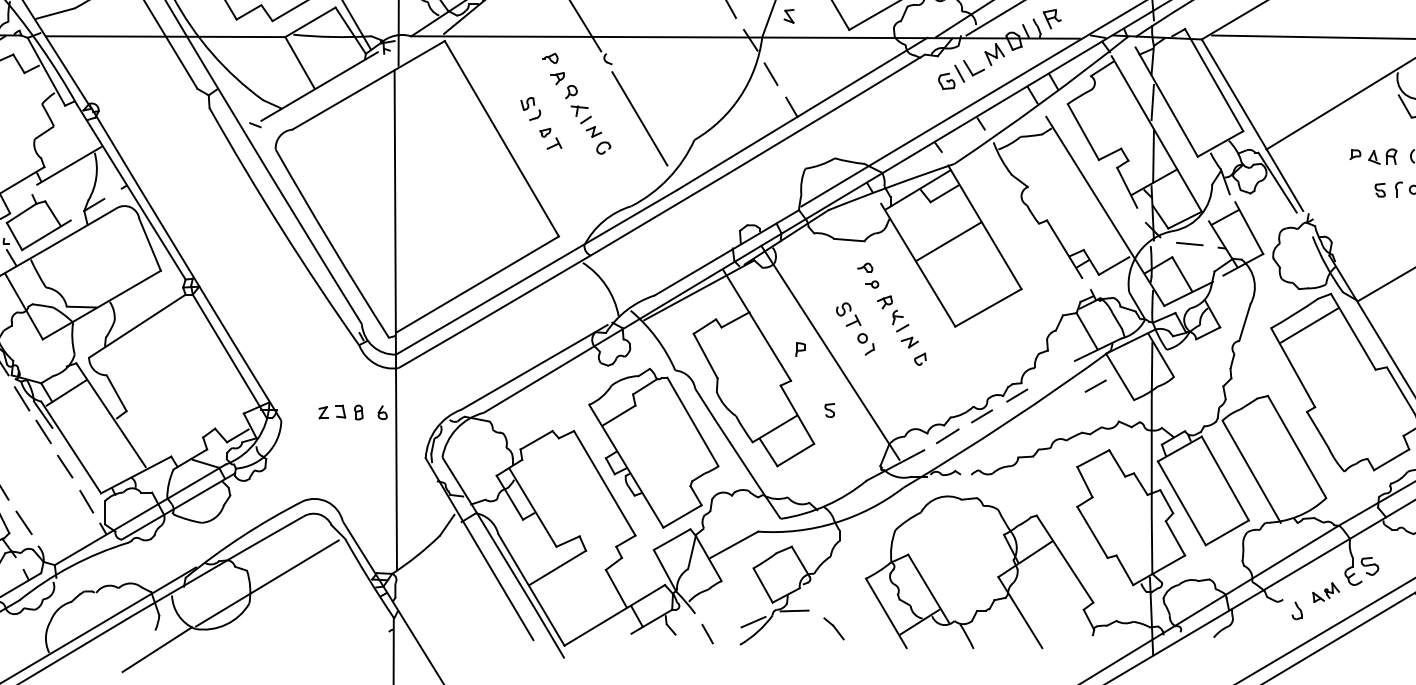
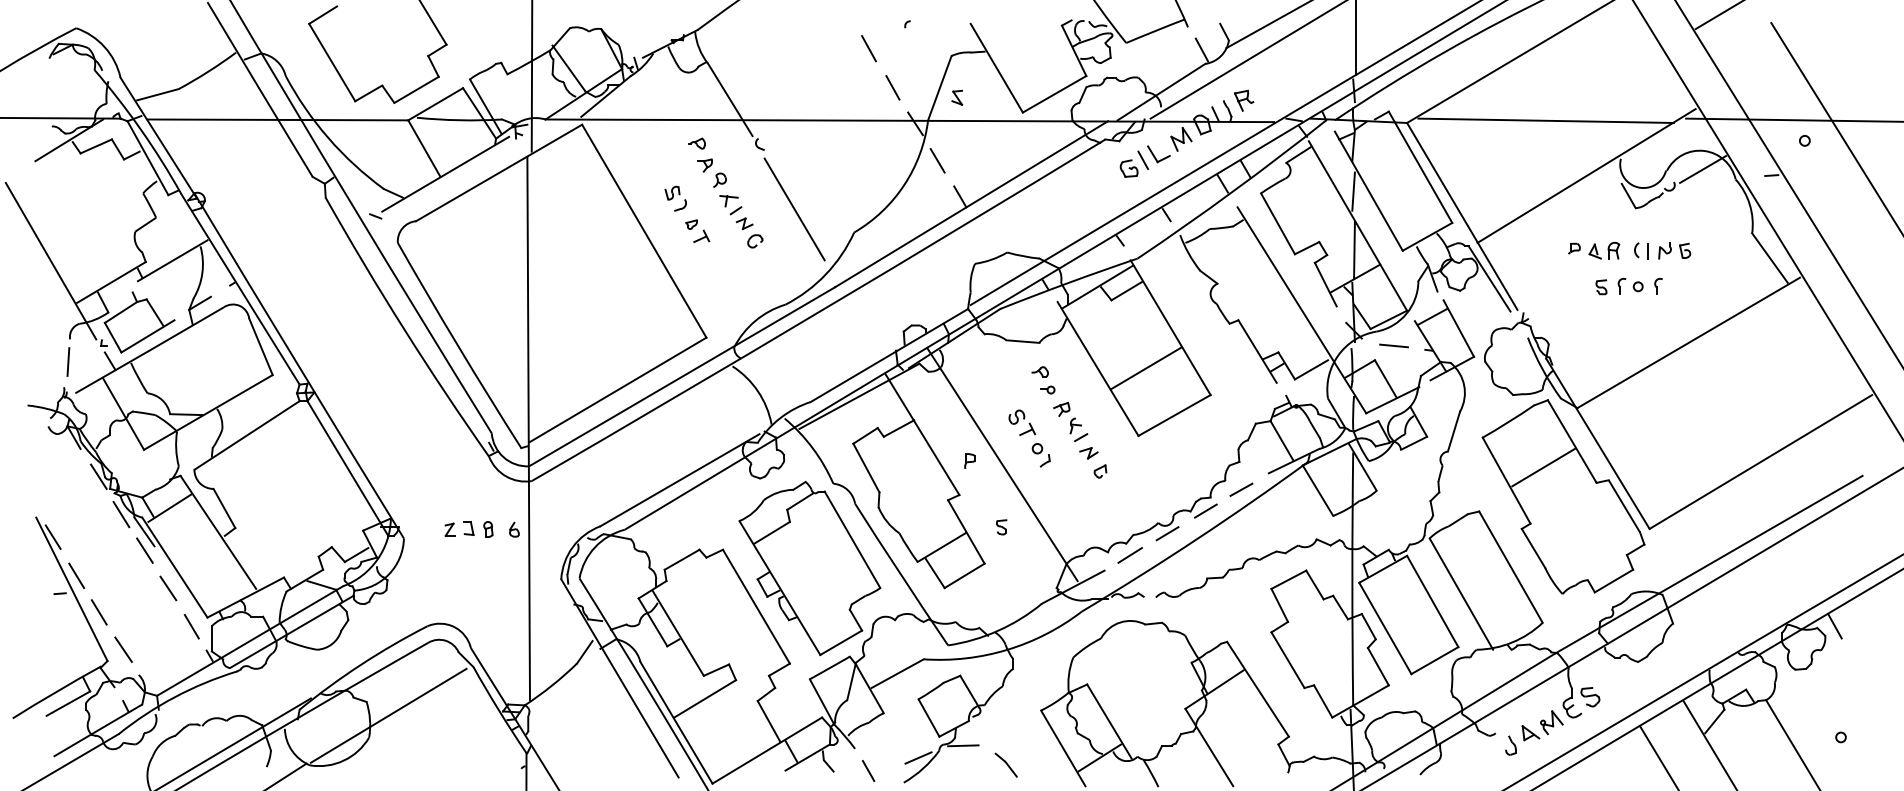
line: (948, 240) -> (1146, 367), moved
line: (1309, 325) -> (1543, 467), moved
line: (1095, 385) -> (1241, 489), moved
part: (1326, 592) -> (1542, 725), size x1.43

